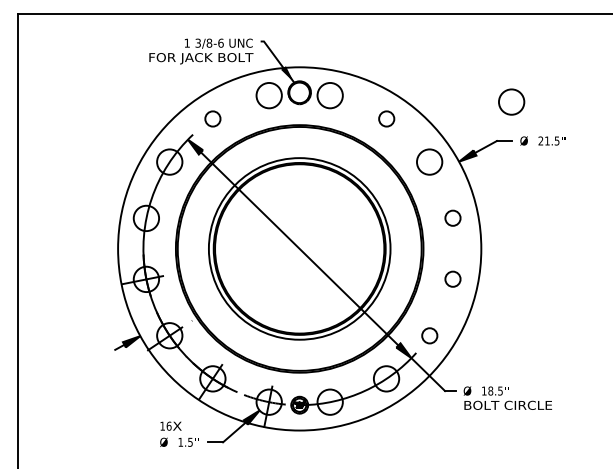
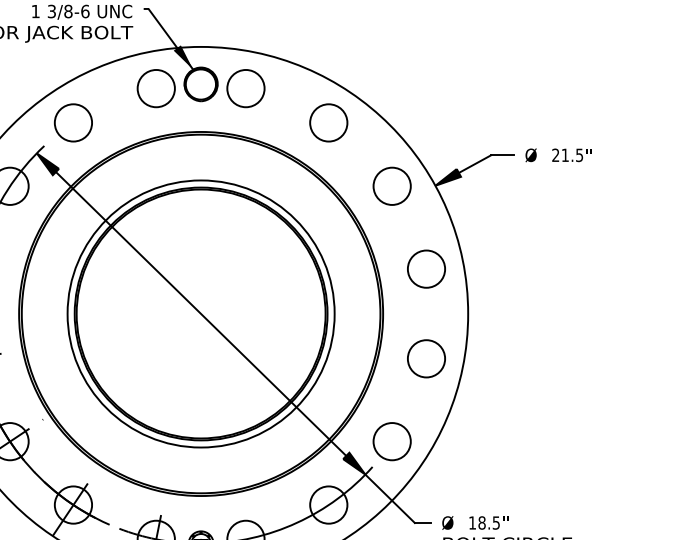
circle: (511, 101) -> (512, 97), removed
circle: (212, 118) -> (72, 122), size x1.67
circle: (386, 118) -> (328, 122), size x1.67
circle: (452, 217) -> (425, 267), size x1.67
circle: (452, 278) -> (425, 357), size x1.67
circle: (429, 335) -> (391, 441), size x1.67

